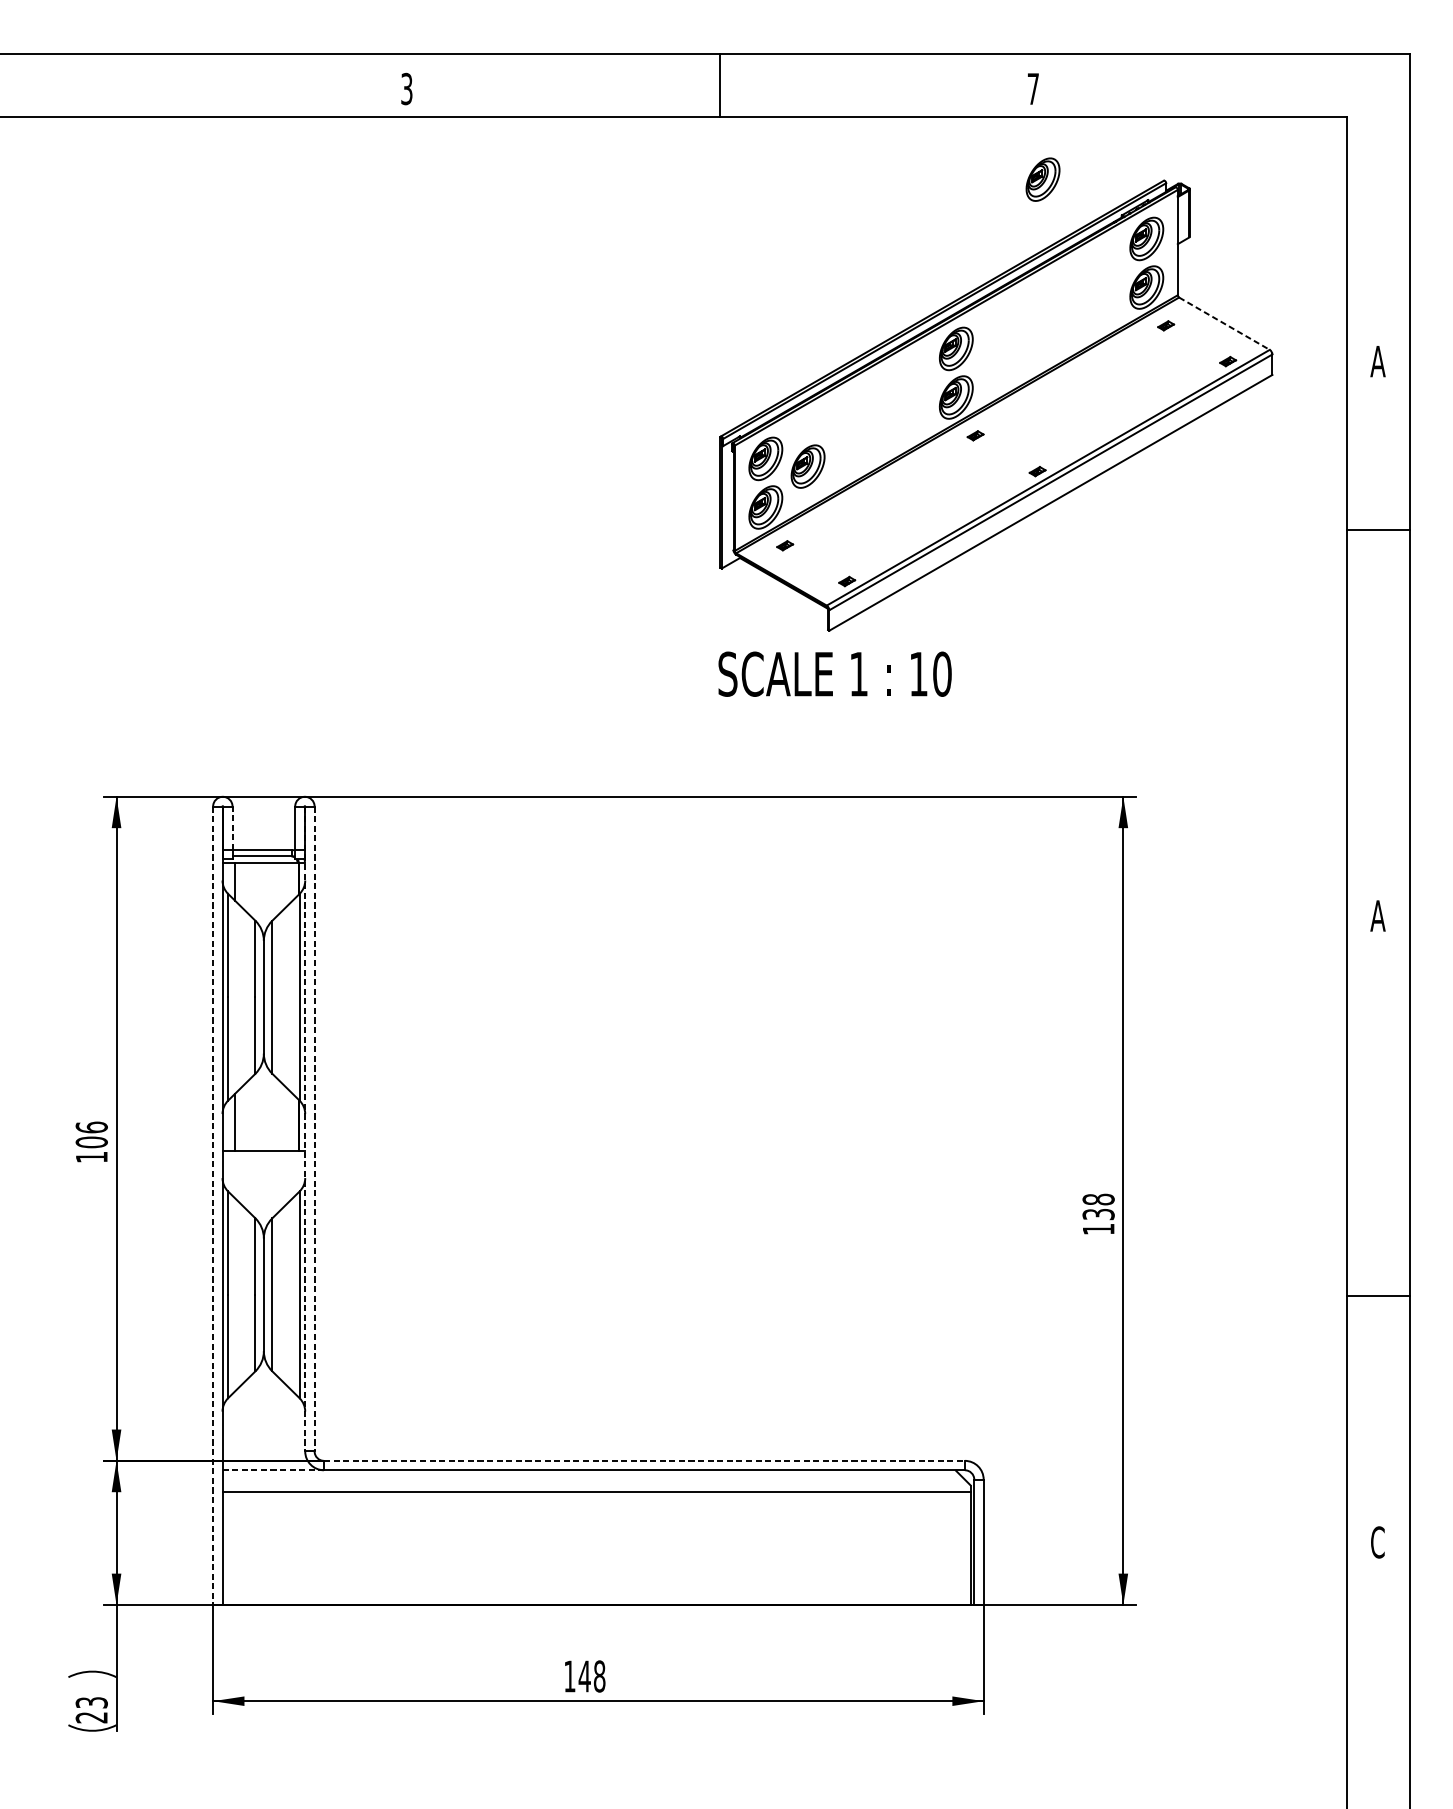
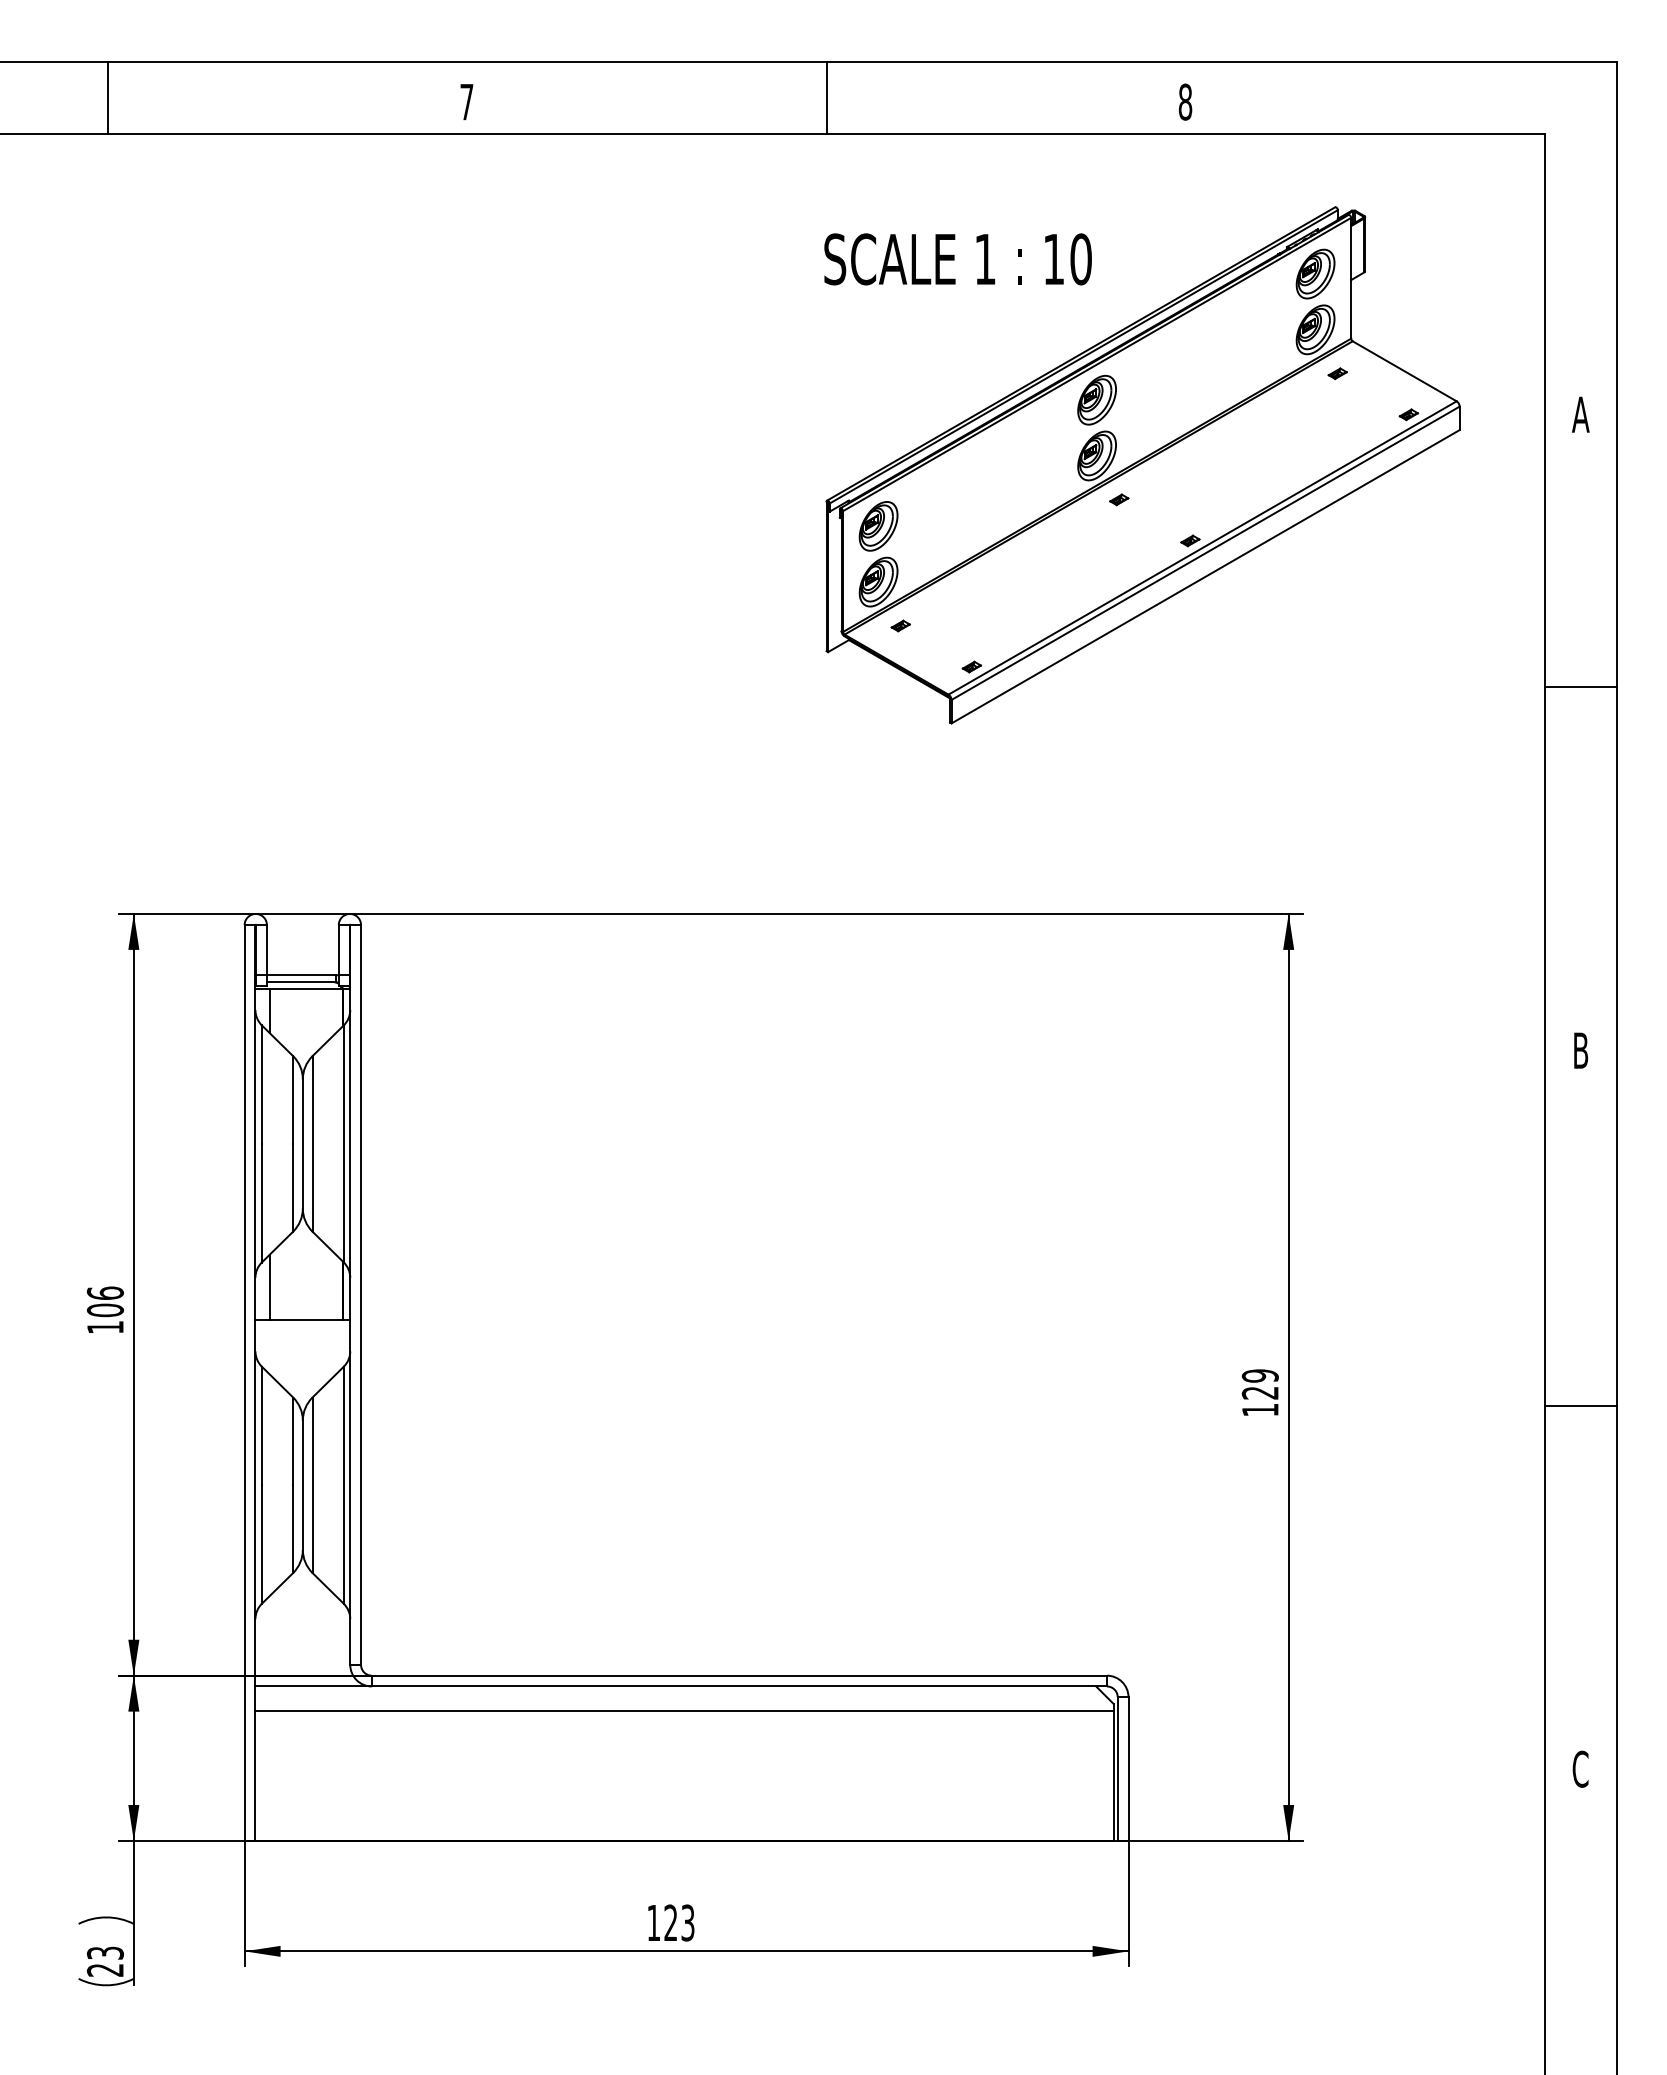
line: (93, 85) -> (107, 98), added
text: (406, 88) -> (466, 101), 3 -> 7
text: (1033, 88) -> (1185, 101), 7 -> 8
part: (1042, 179) -> (1196, 205), removed
line: (1225, 323) -> (1405, 371), dashed -> solid
part: (807, 466) -> (926, 535), removed
line: (1377, 529) -> (1580, 687), moved
text: (834, 674) -> (957, 259), moved
line: (232, 828) -> (266, 950), dashed -> solid
text: (1377, 915) -> (1580, 1050), A -> B
line: (305, 1129) -> (350, 1295), dashed -> solid
line: (315, 1129) -> (361, 1295), dashed -> solid
line: (213, 1206) -> (244, 1383), dashed -> solid
text: (1098, 1207) -> (1260, 1384), 138 -> 129
line: (1377, 1295) -> (1580, 1406), moved
line: (644, 1460) -> (739, 1675), dashed -> solid
line: (274, 1470) -> (314, 1686), dashed -> solid
text: (591, 1676) -> (678, 1922), 148 -> 123

